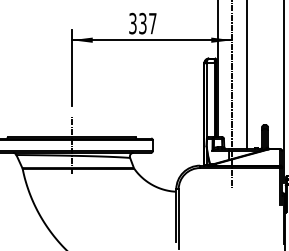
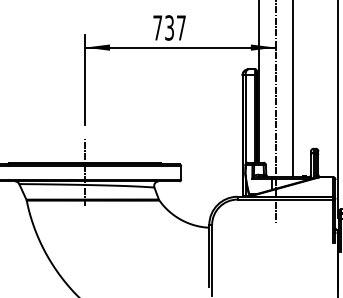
text: (132, 23) -> (157, 27), 337 -> 737

